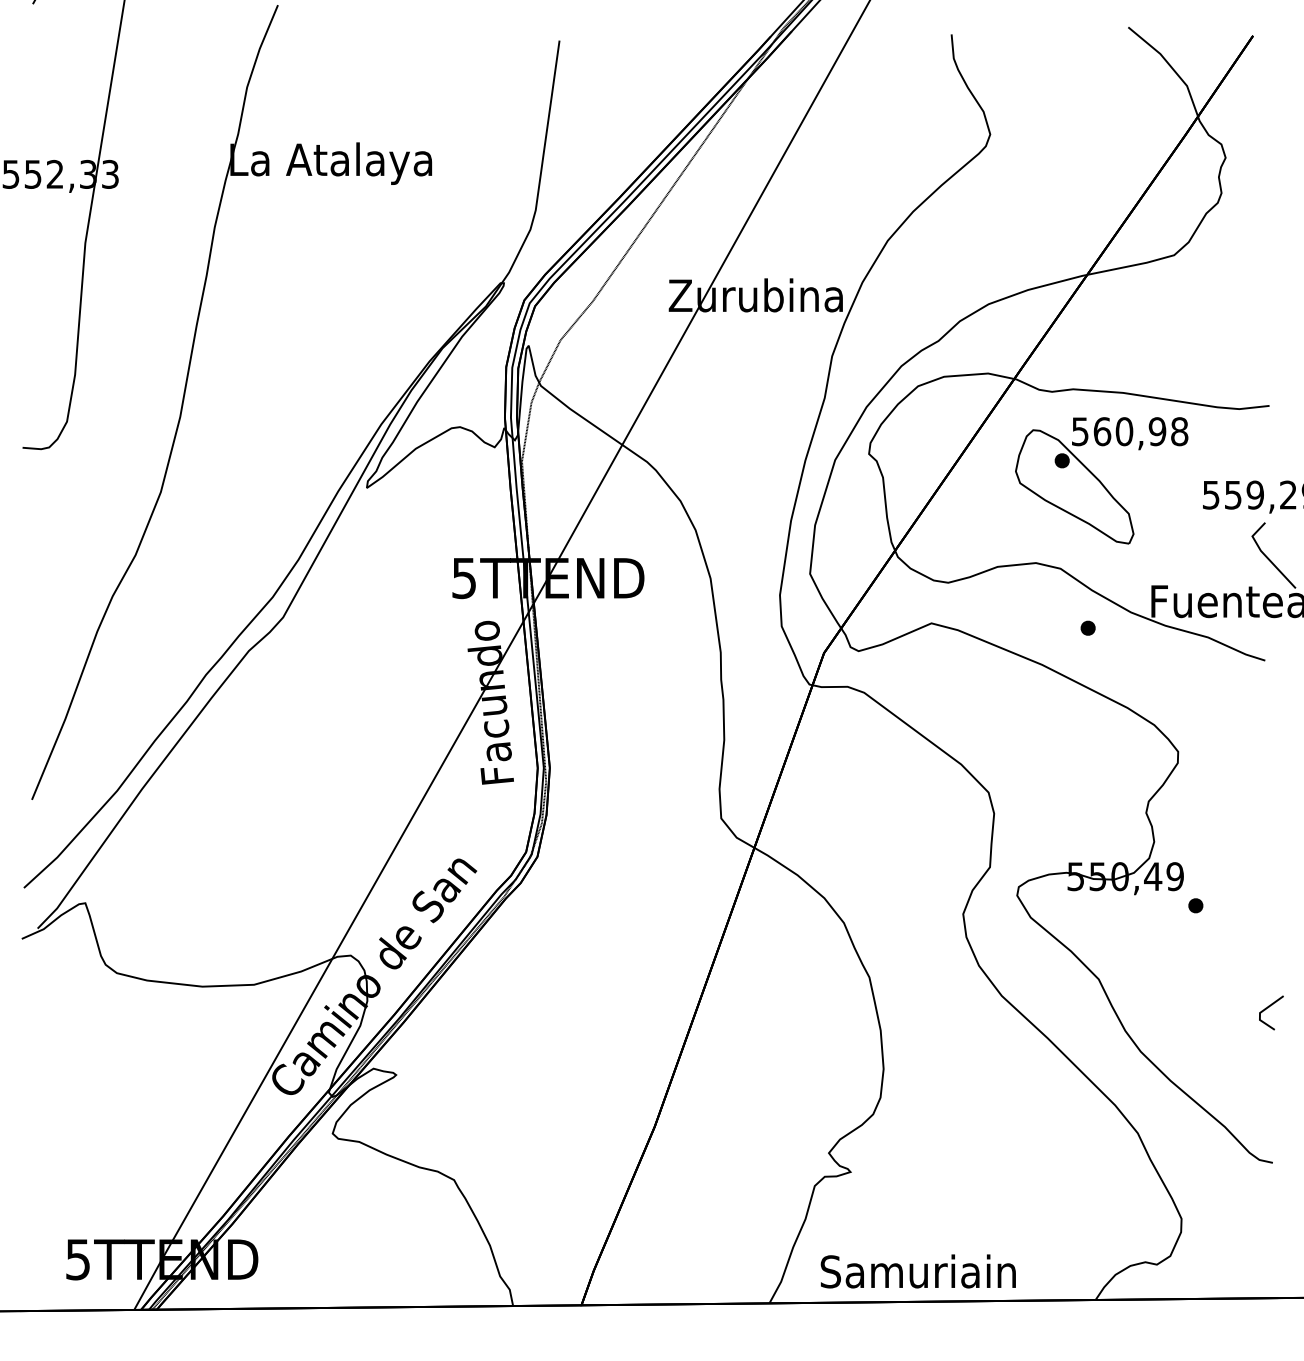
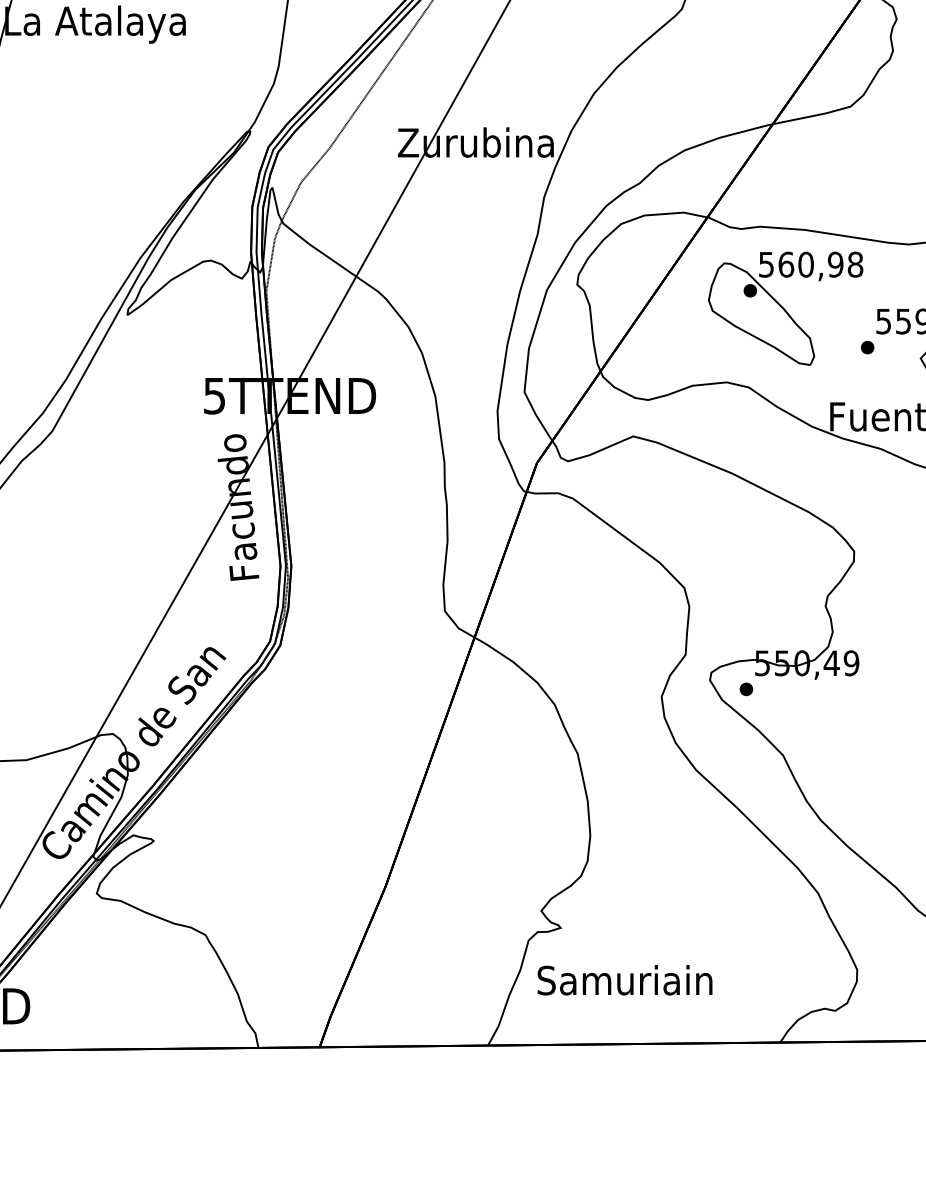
part: (1087, 627) -> (867, 346), moved
part: (1195, 905) -> (746, 689), moved
text: (917, 1271) -> (624, 980), moved

